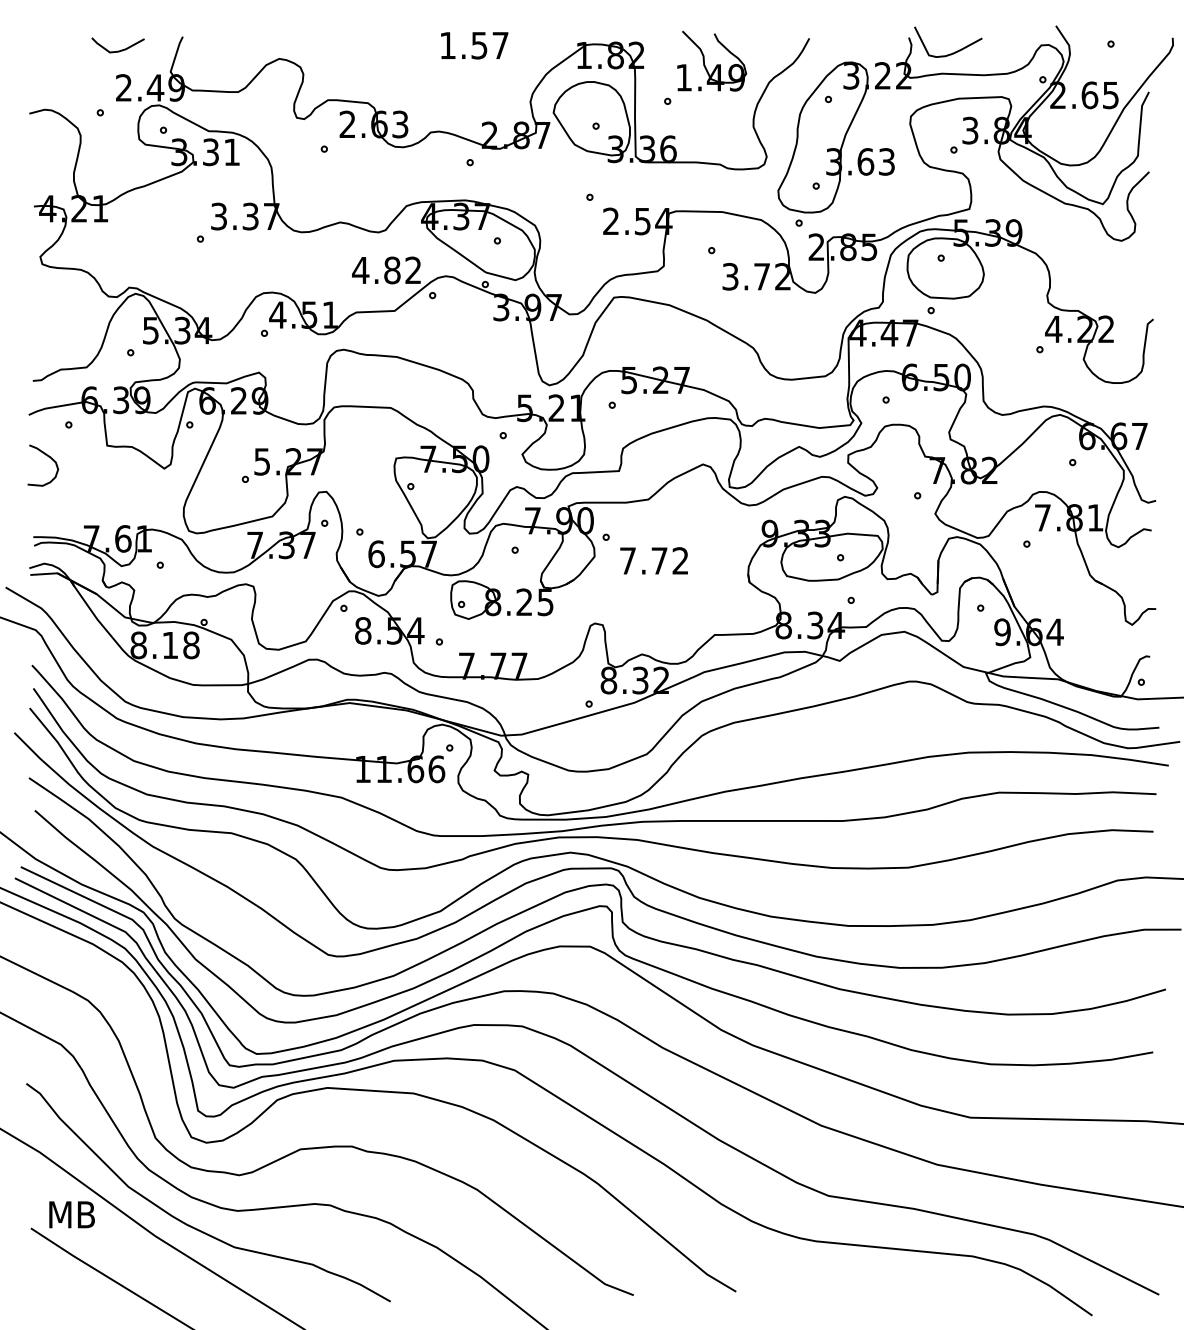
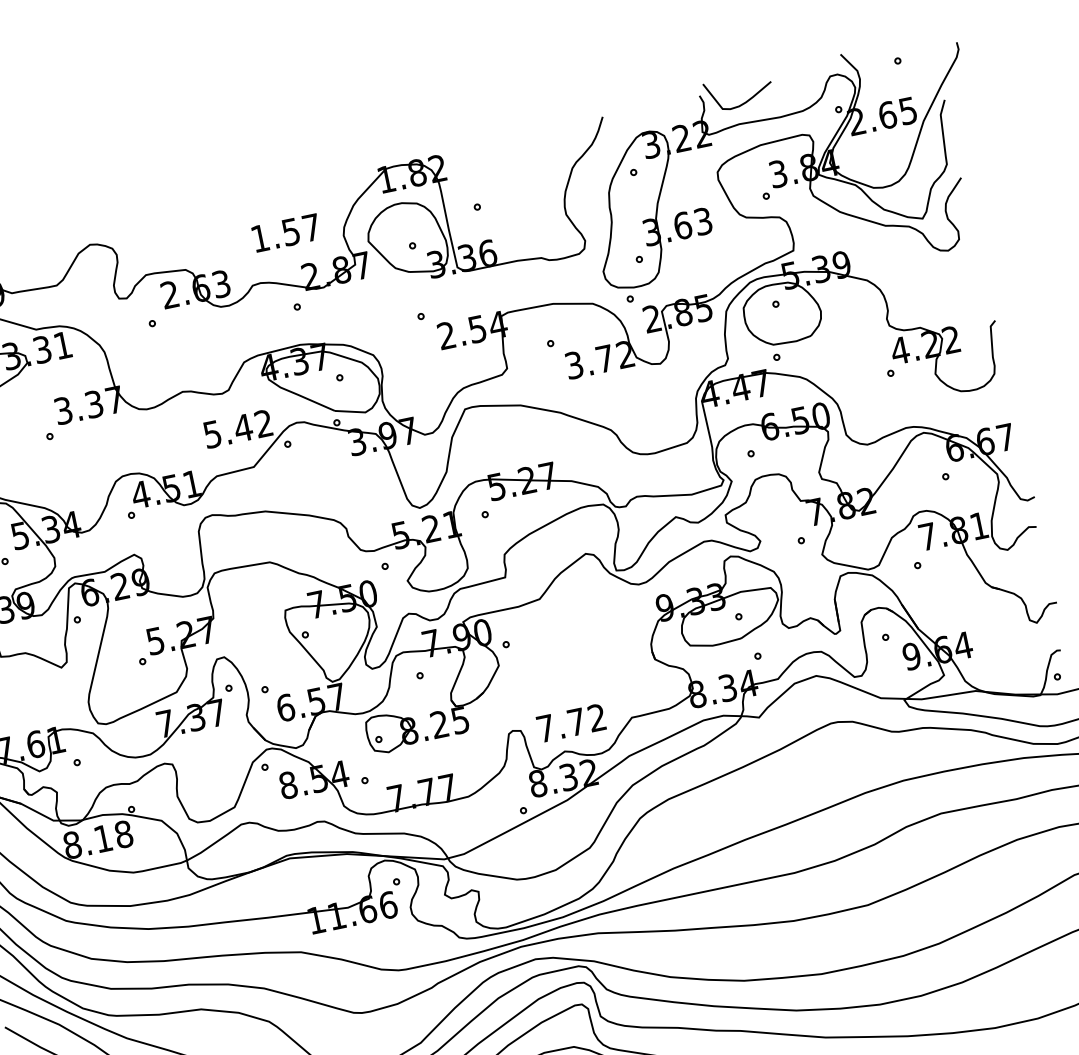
text: (474, 45) -> (286, 232), moved
part: (712, 60) -> (512, 158), removed
text: (376, 270) -> (227, 431), 4.82 -> 5.42
text: (653, 560) -> (570, 722), moved

